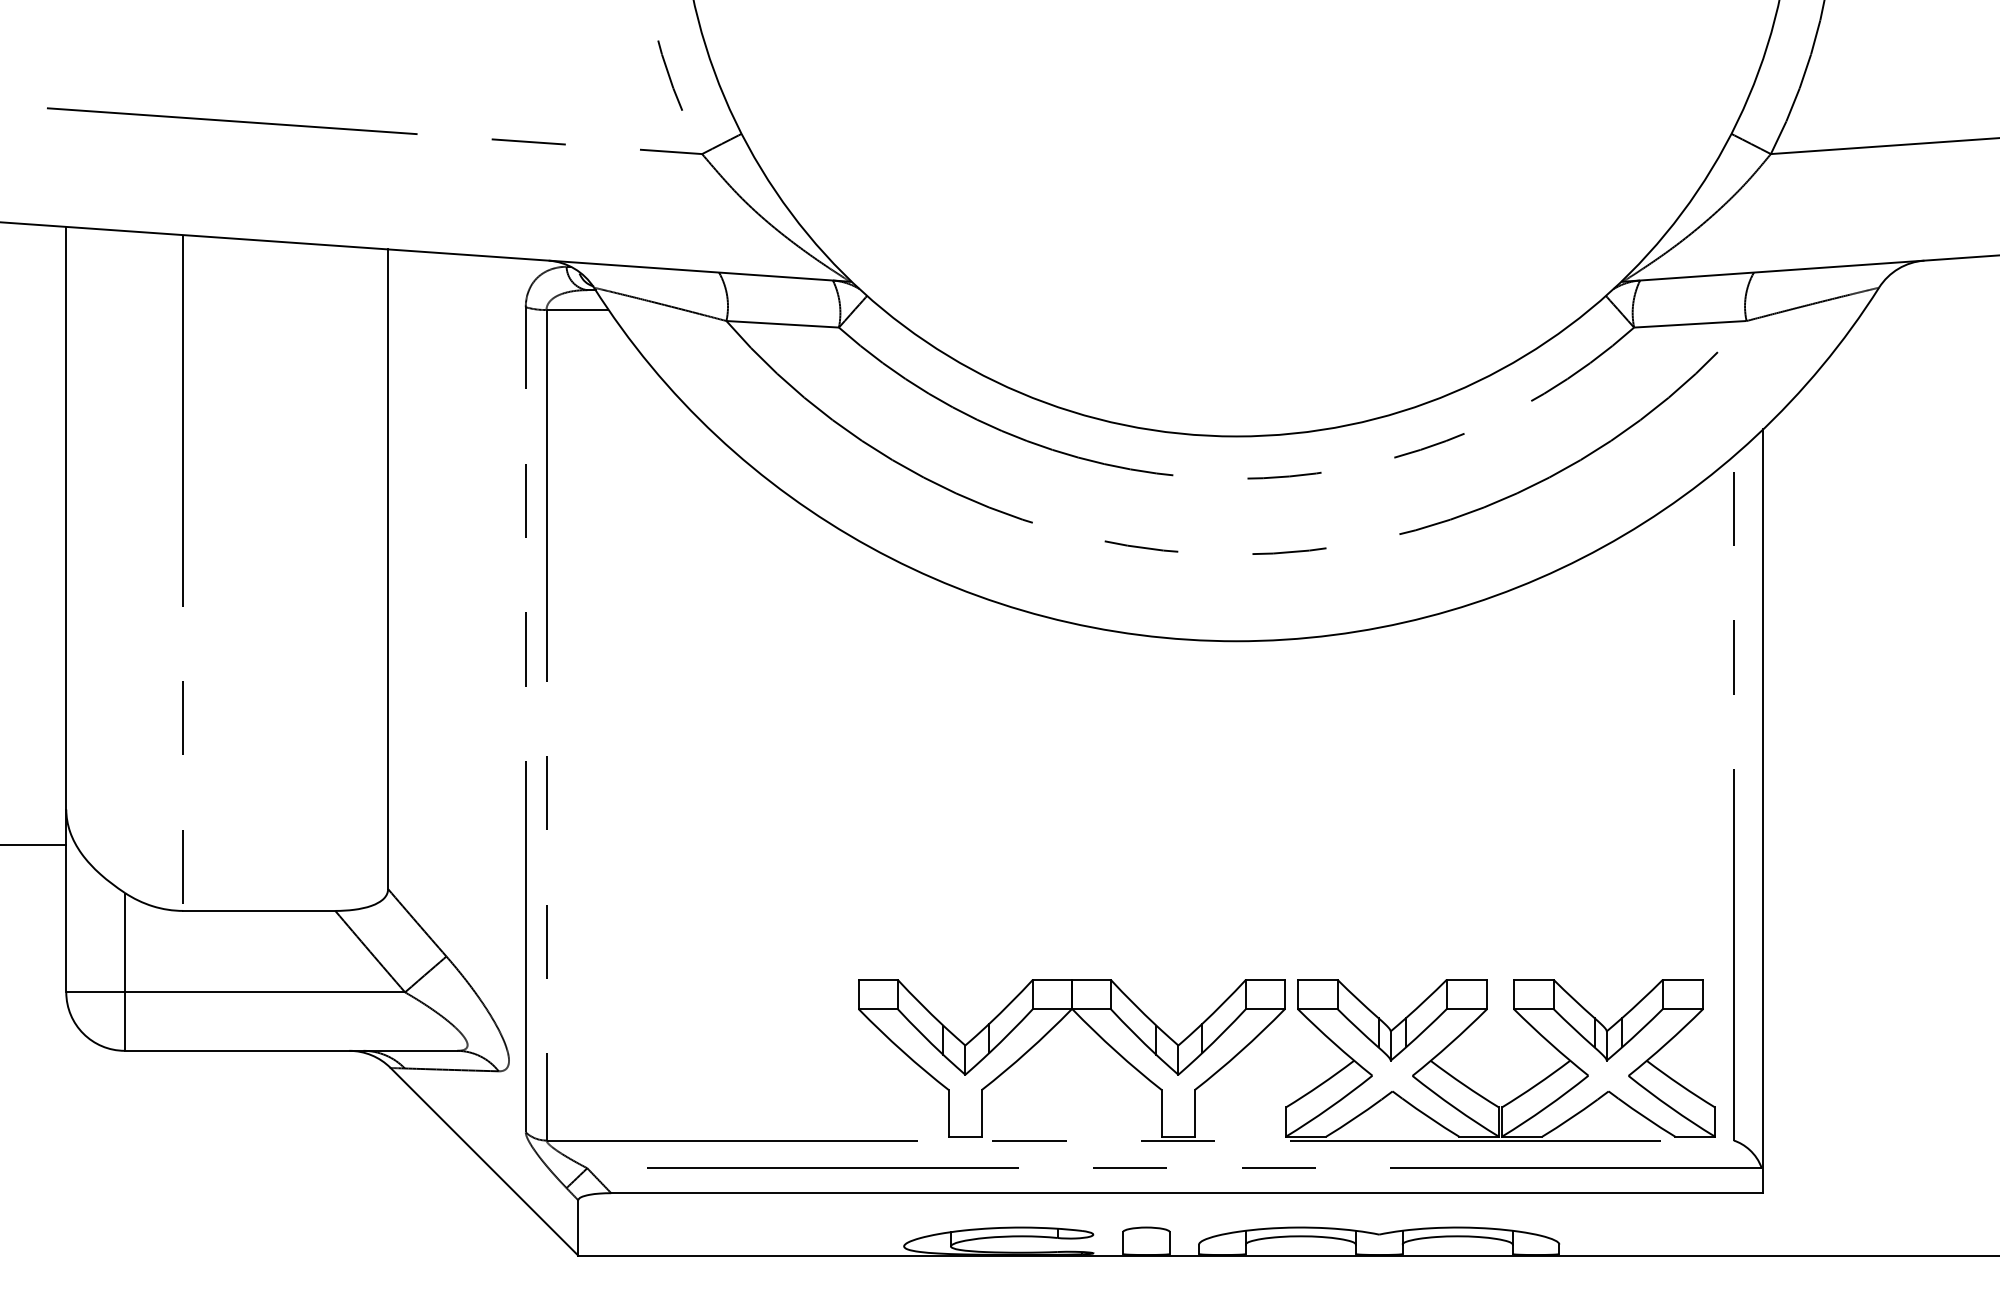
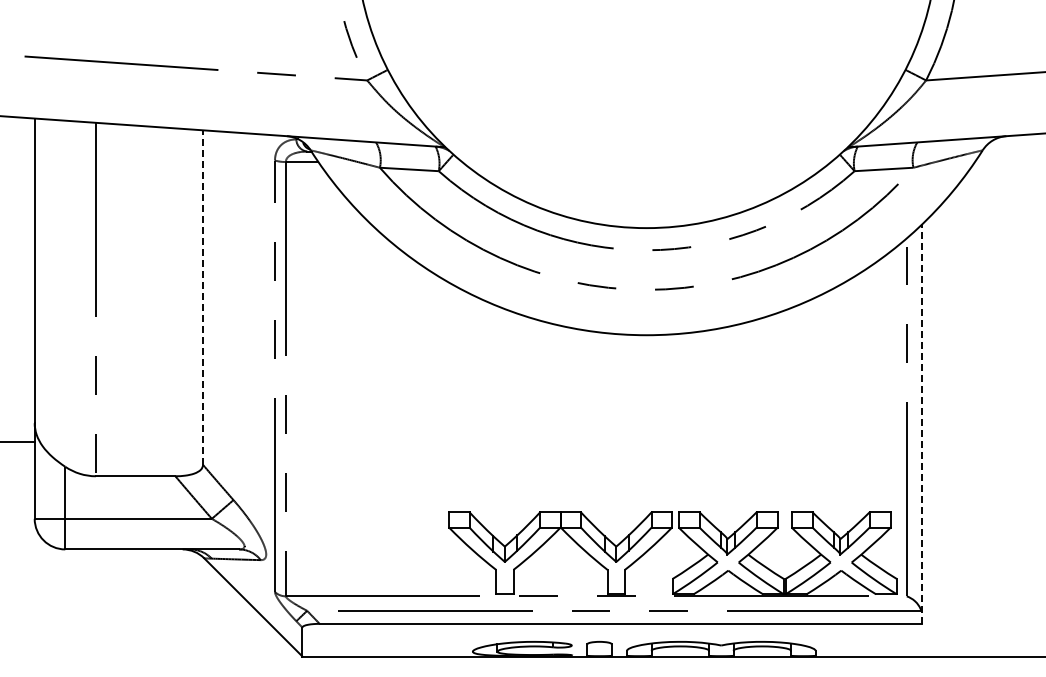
line: (389, 569) -> (203, 297), solid -> dashed
line: (1763, 811) -> (922, 424), solid -> dashed

